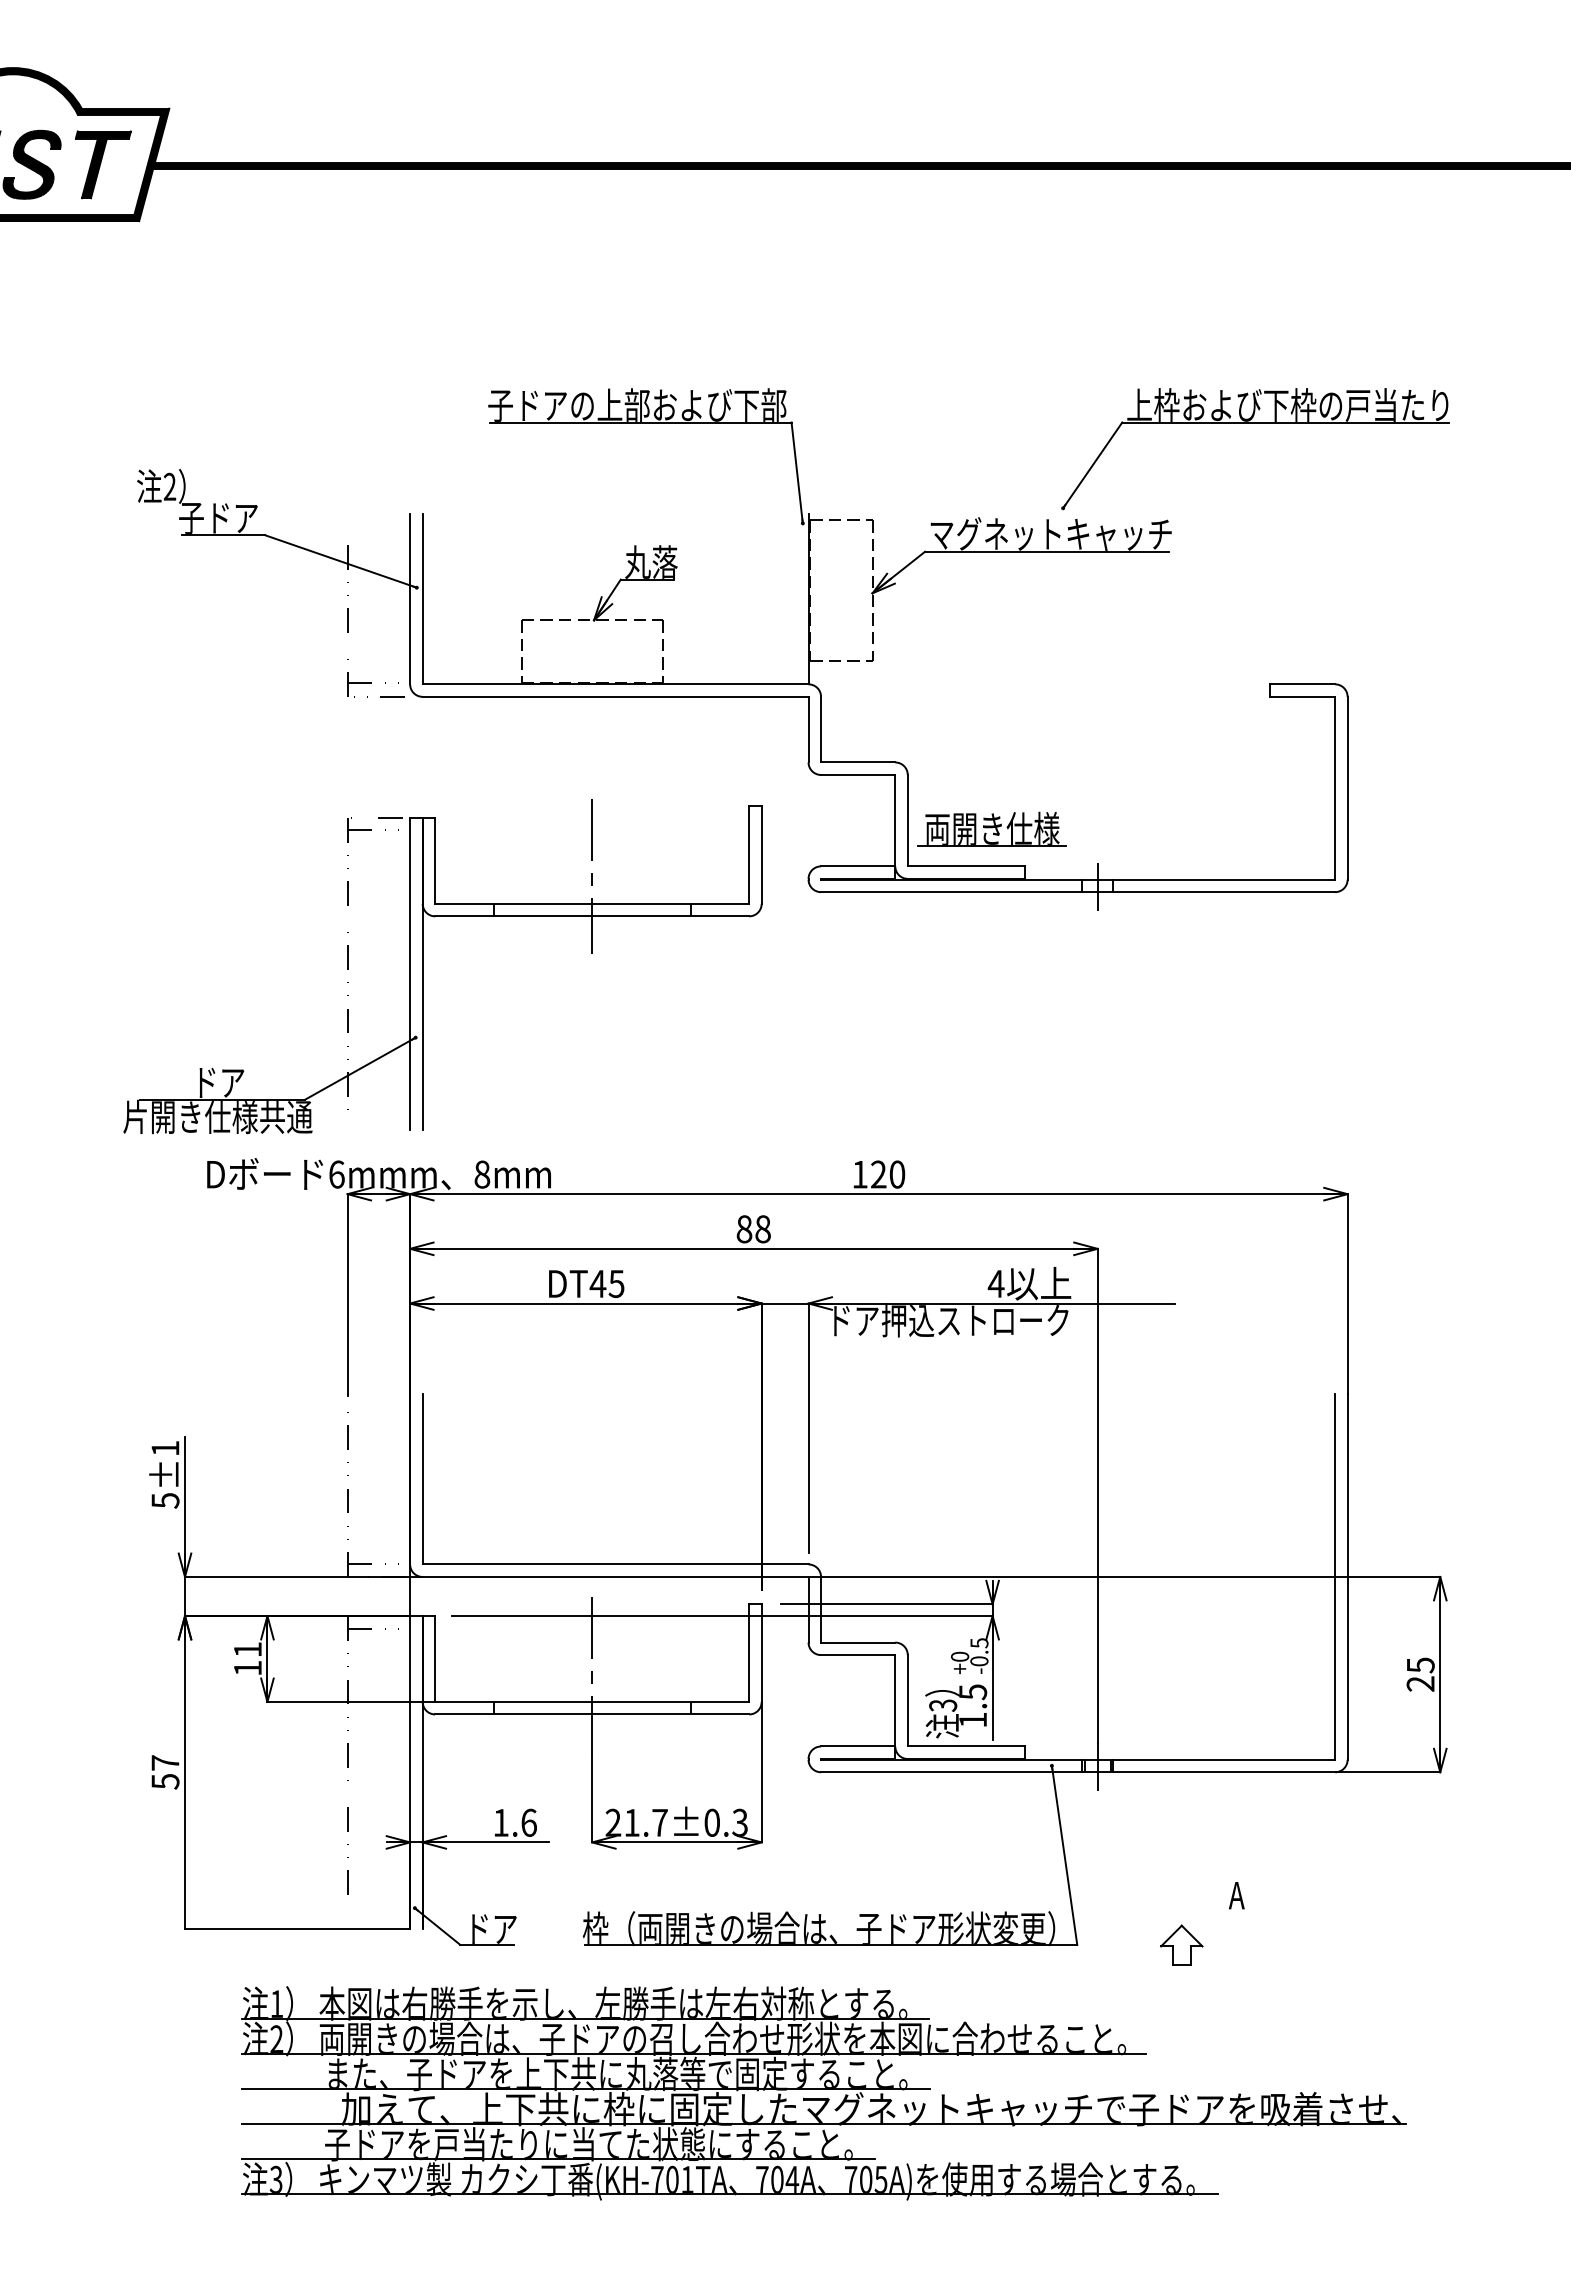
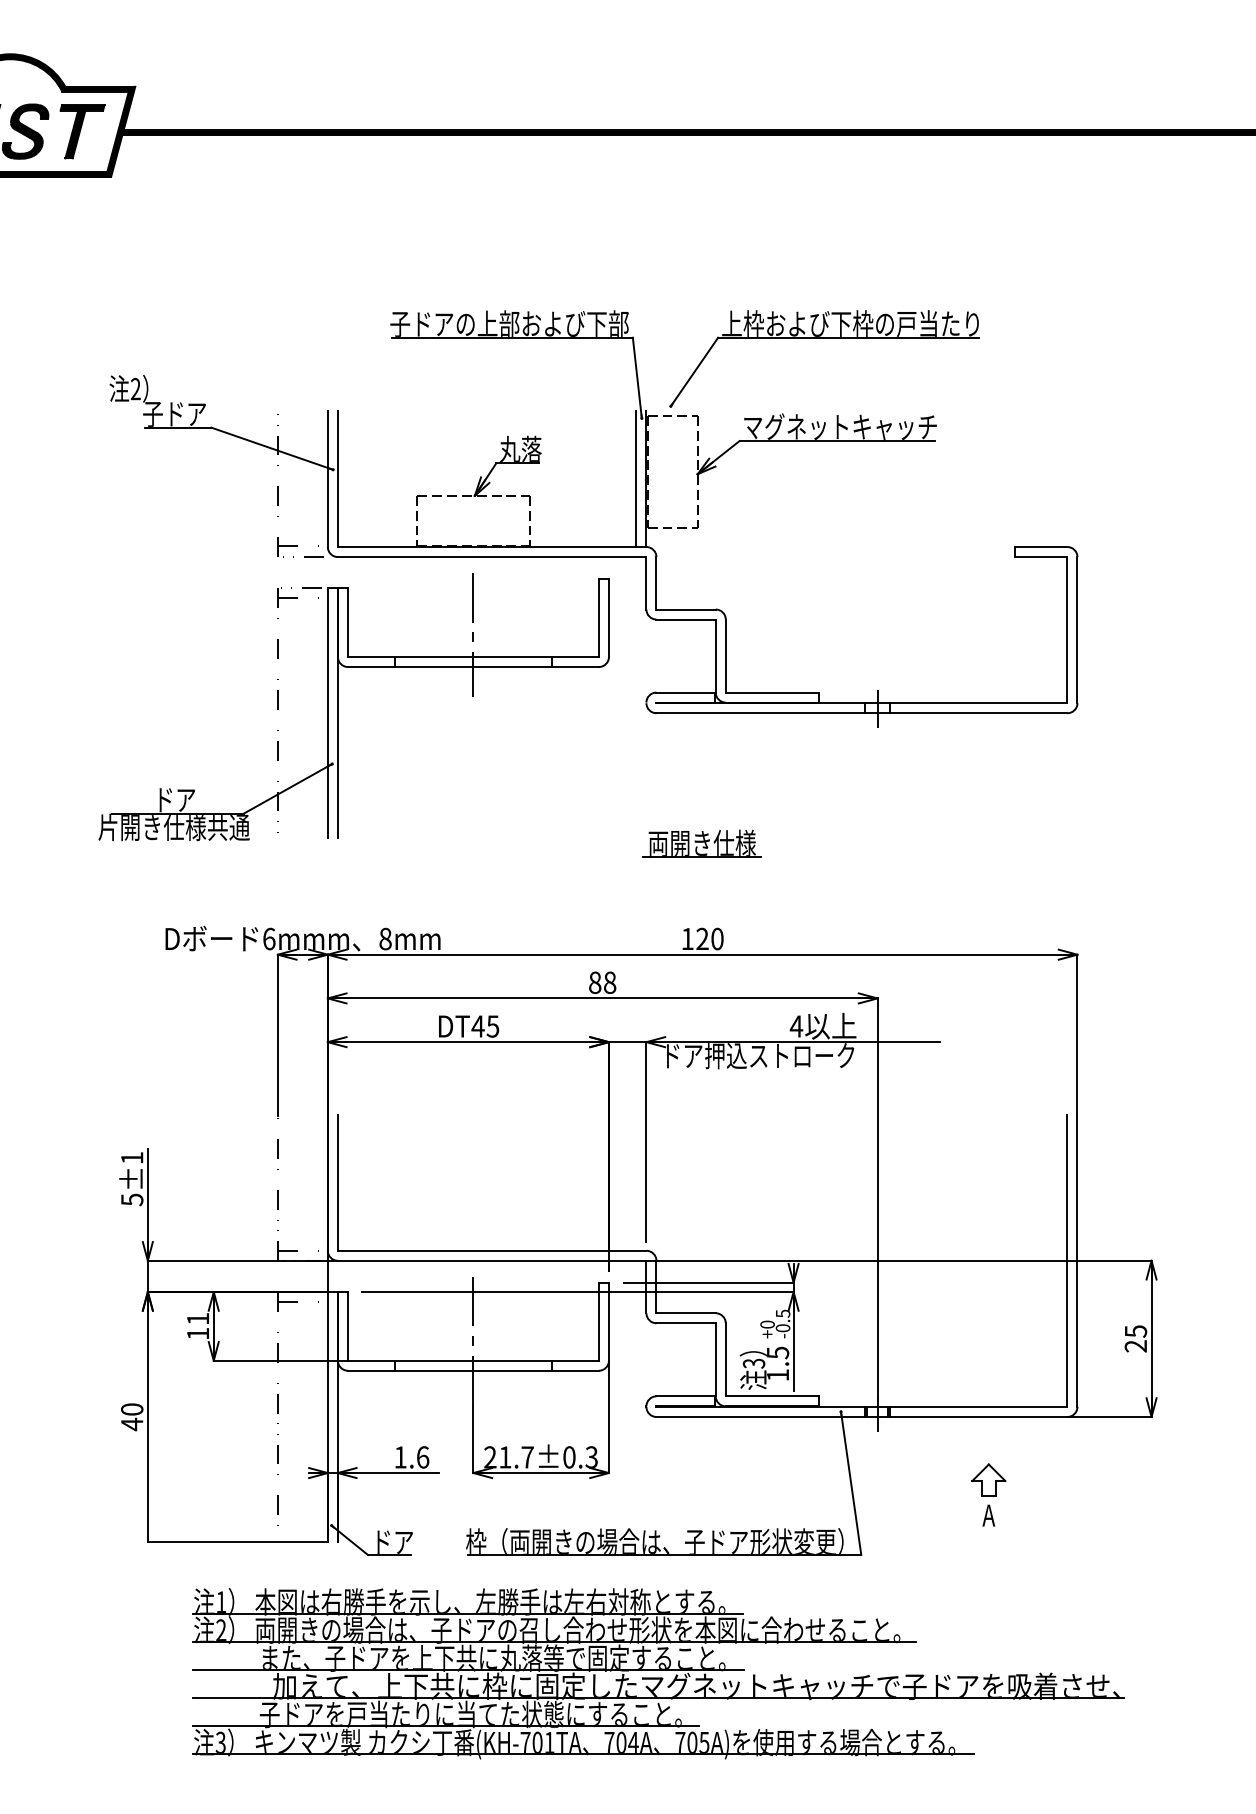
part: (1255, 423) -> (824, 338), moved
line: (796, 599) -> (636, 479), added
part: (991, 828) -> (701, 843), moved
part: (423, 966) -> (338, 707), moved
text: (165, 1772) -> (132, 1417), 57 -> 40
part: (1181, 1944) -> (988, 1479), moved

